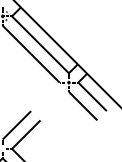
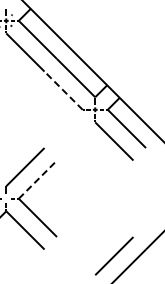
line: (45, 68) -> (63, 90), solid -> dashed
line: (26, 134) -> (38, 179), solid -> dashed

